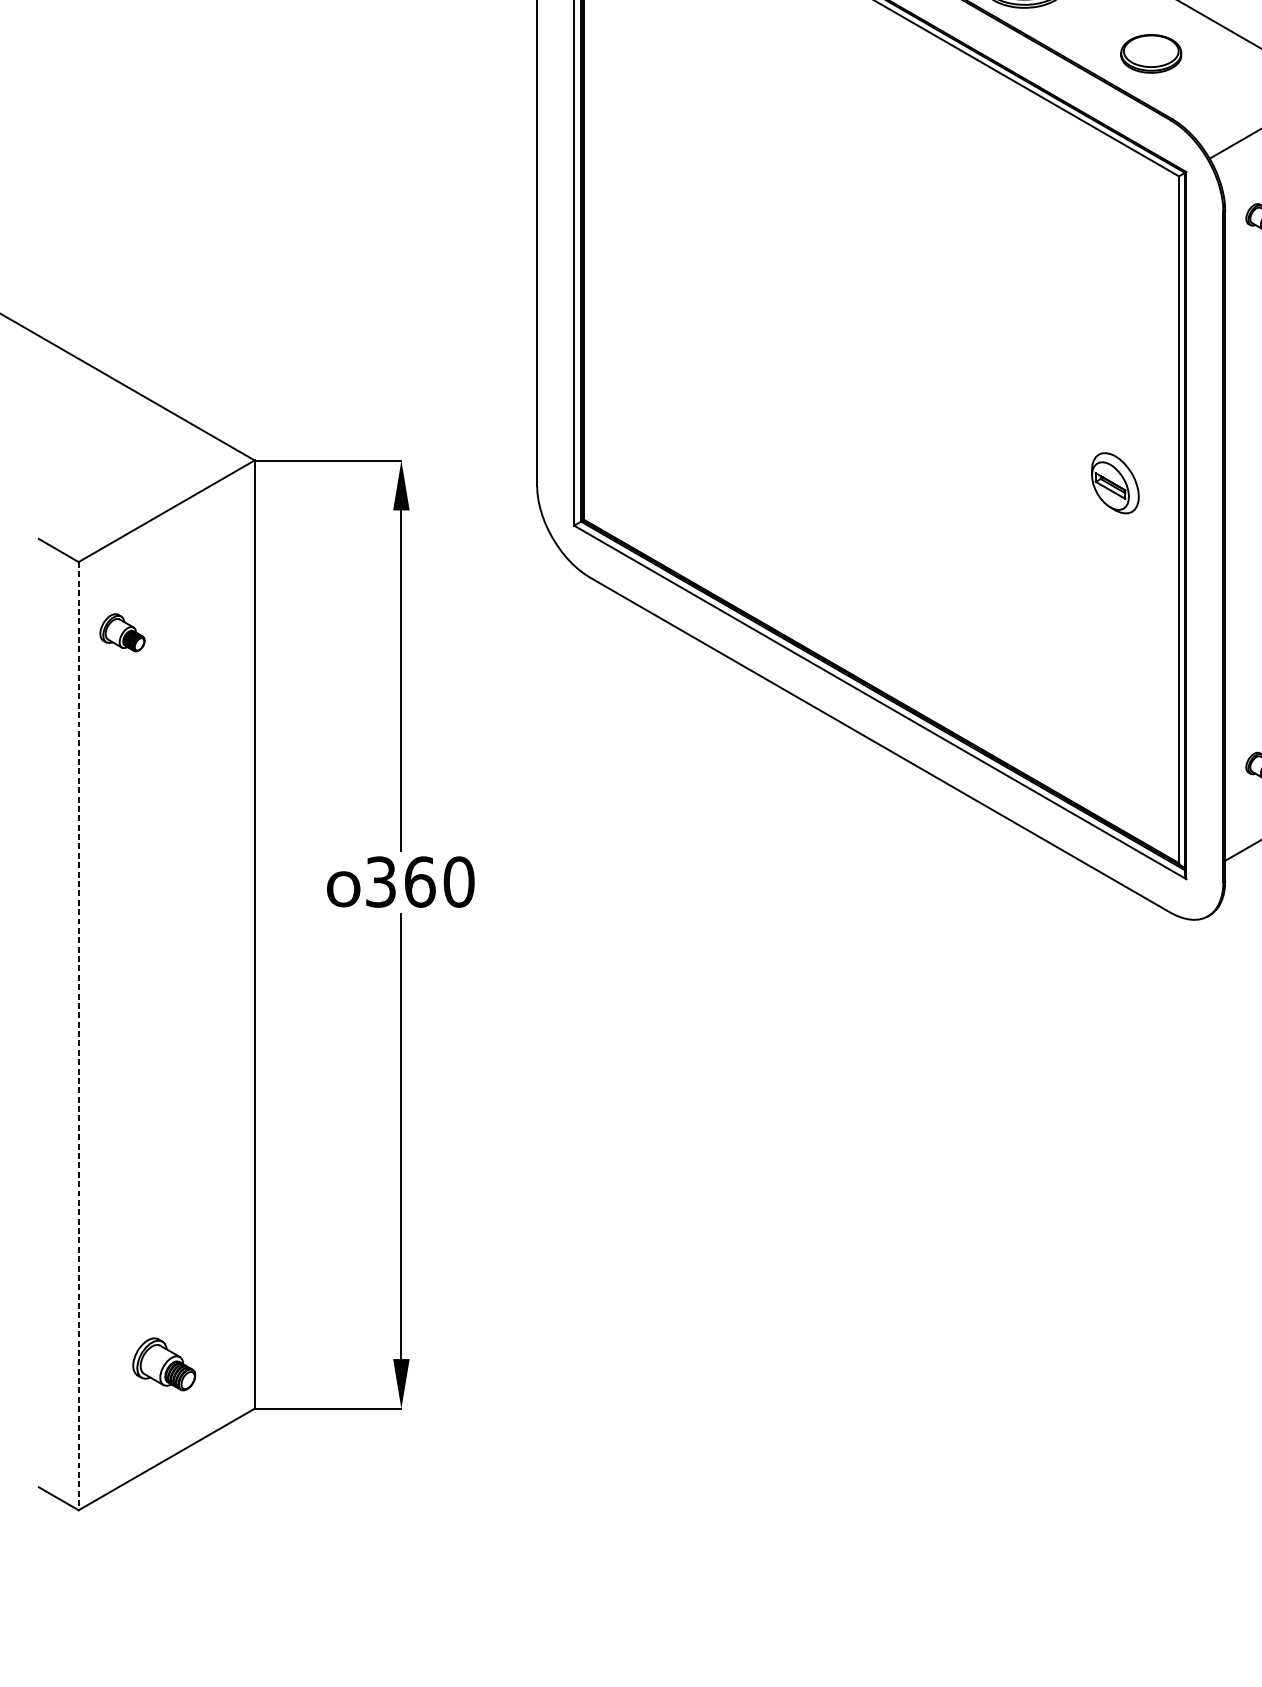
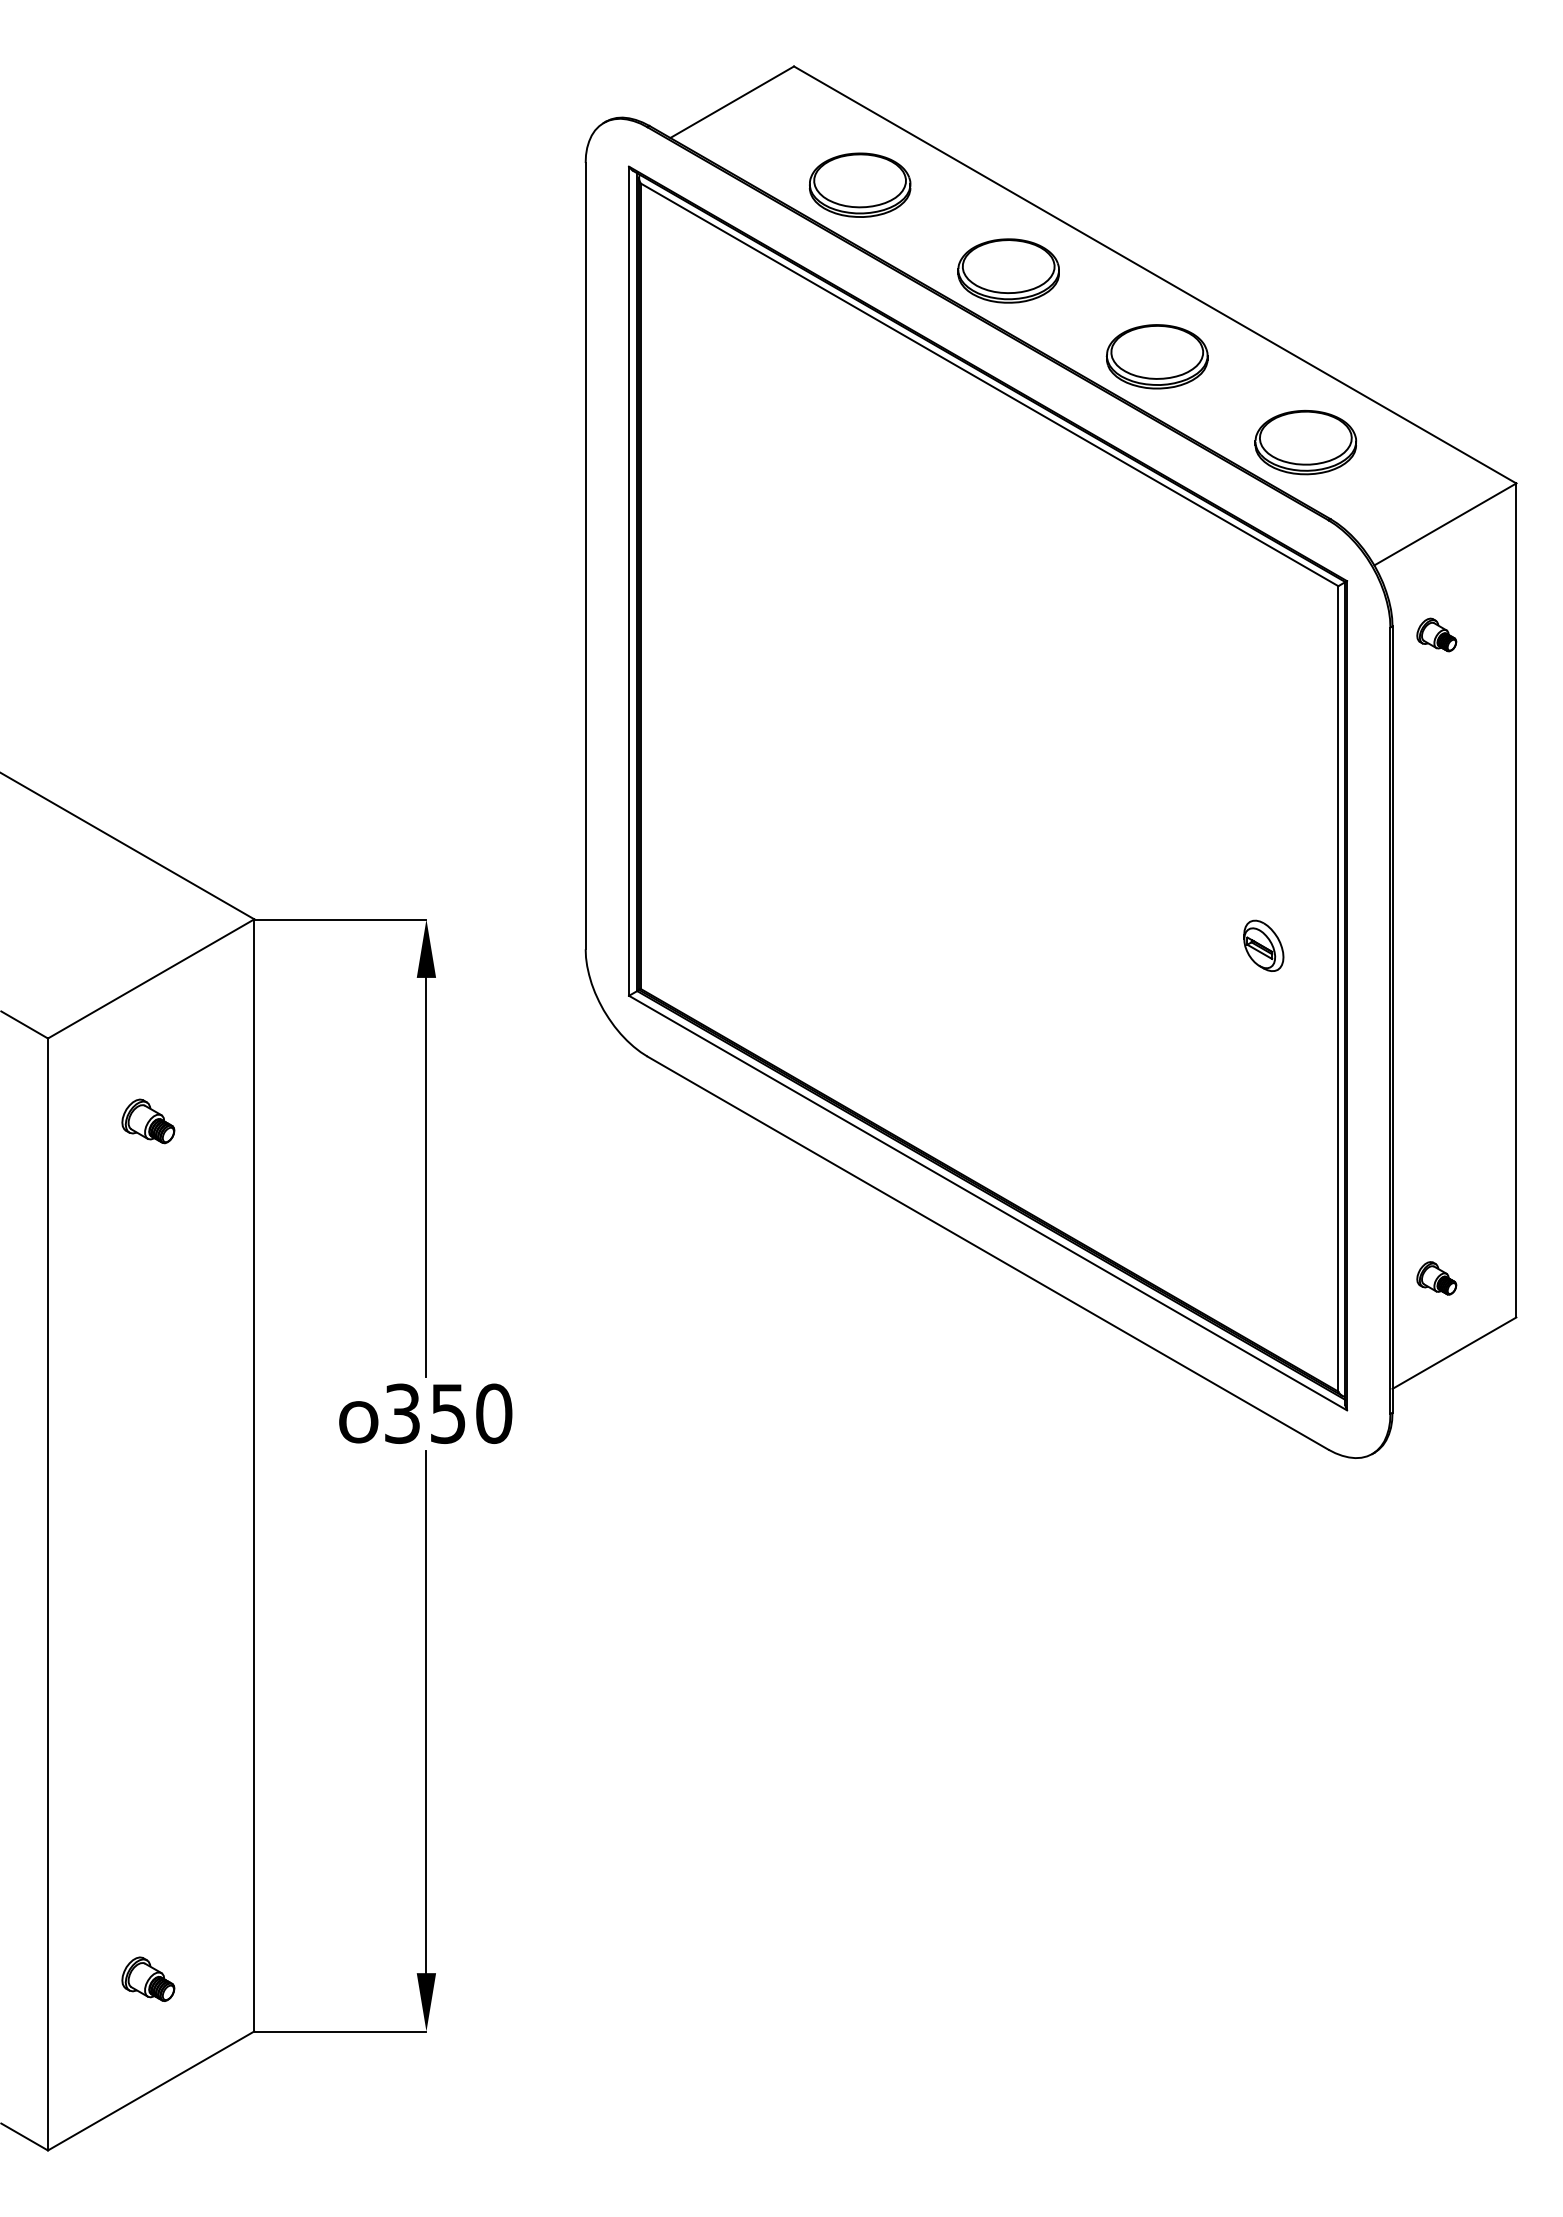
part: (1150, 53) -> (1305, 442), size x1.43
part: (1115, 482) -> (1263, 945), size x0.71
part: (122, 632) -> (148, 1121), moved
text: (420, 881) -> (448, 1413), 360 -> 350
line: (79, 1036) -> (48, 1594), dashed -> solid
part: (164, 1363) -> (148, 1978), size x0.71

